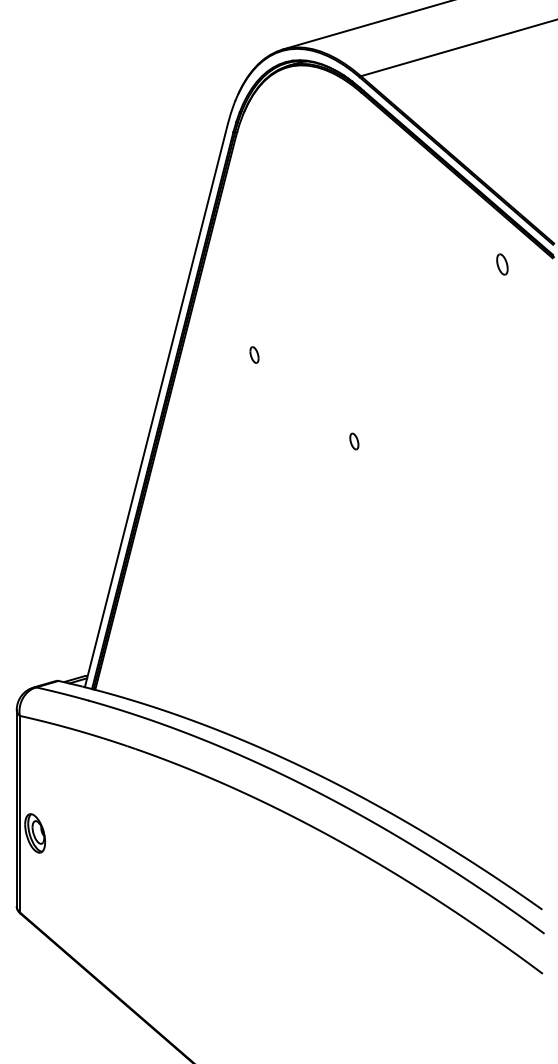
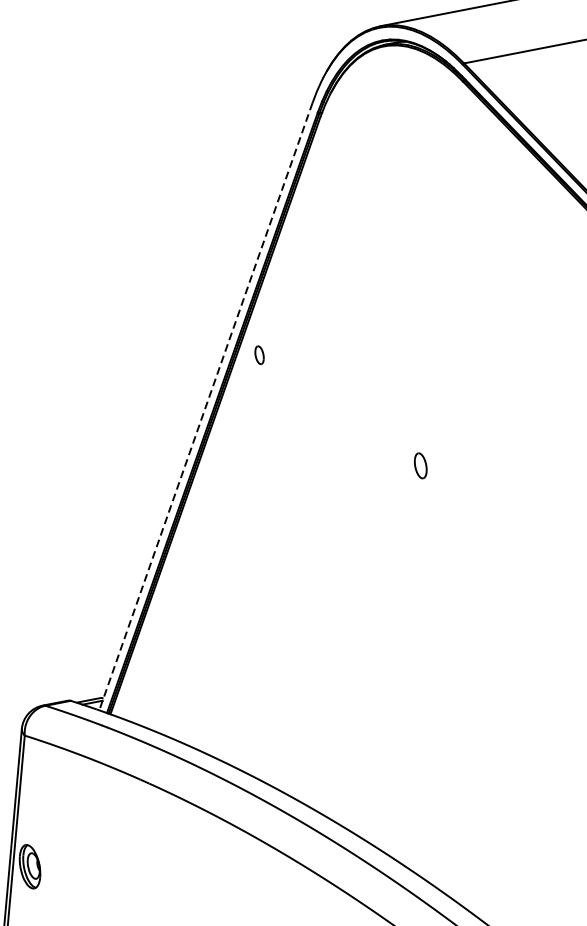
part: (254, 354) -> (259, 354), moved
line: (156, 405) -> (206, 406), solid -> dashed
part: (354, 441) -> (420, 465), size x1.4

